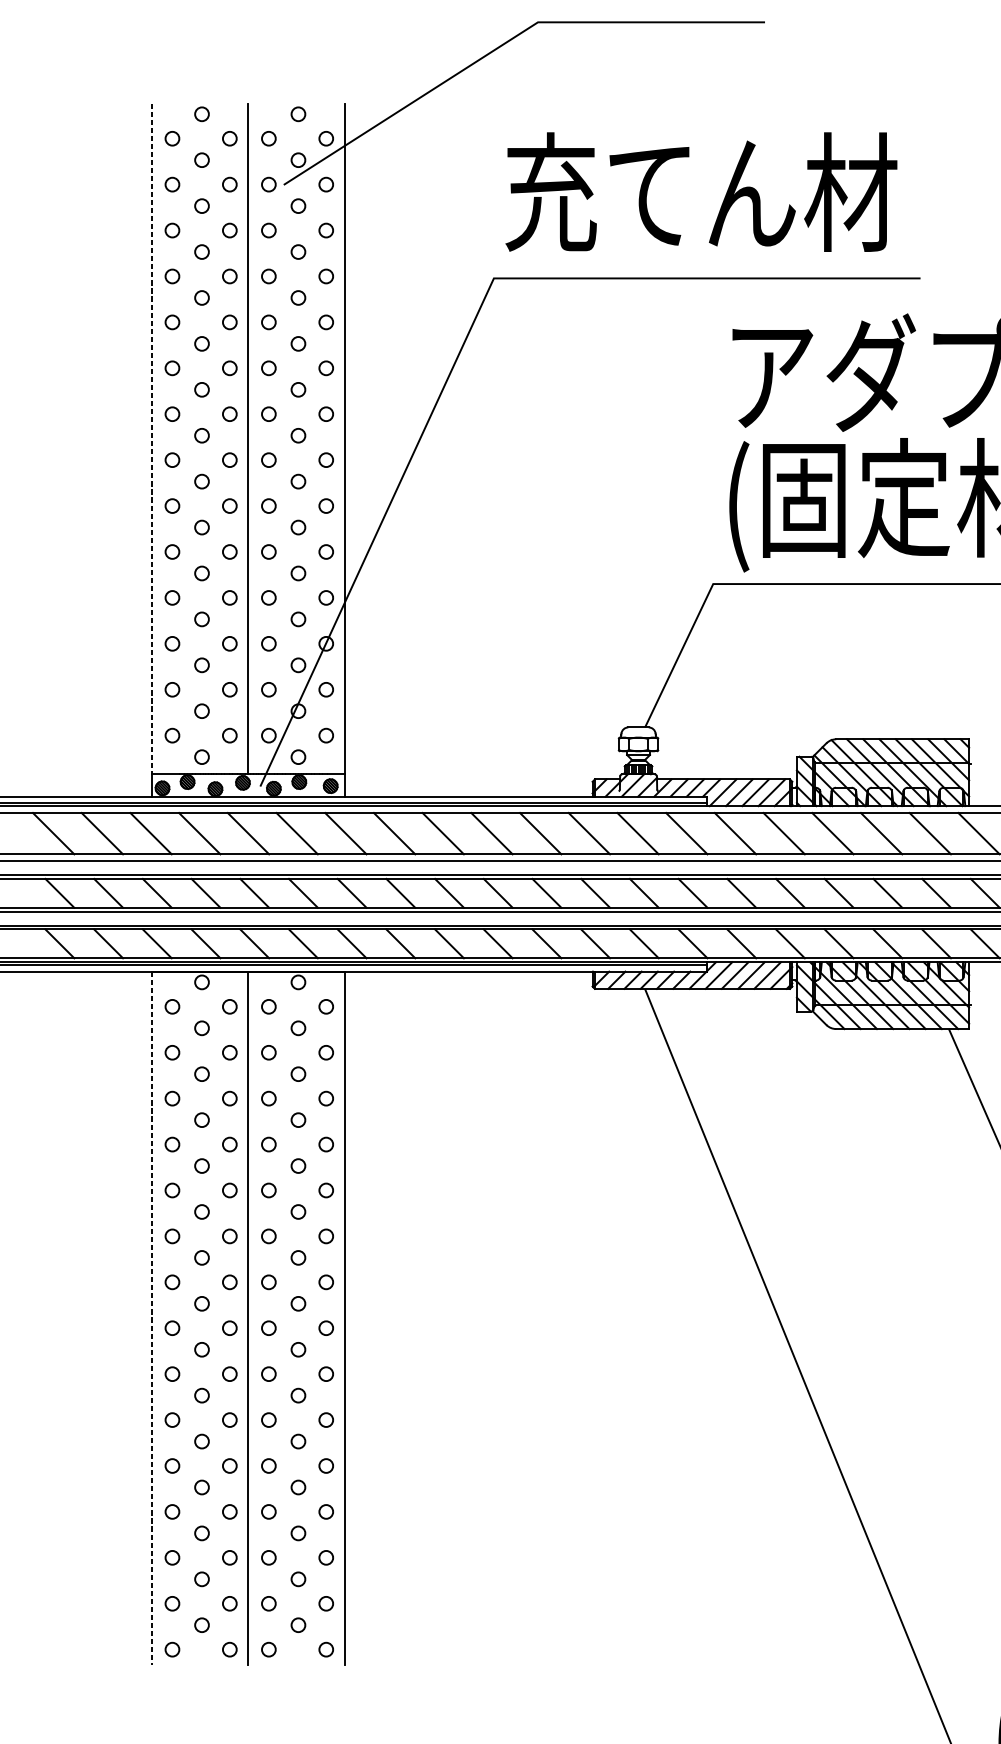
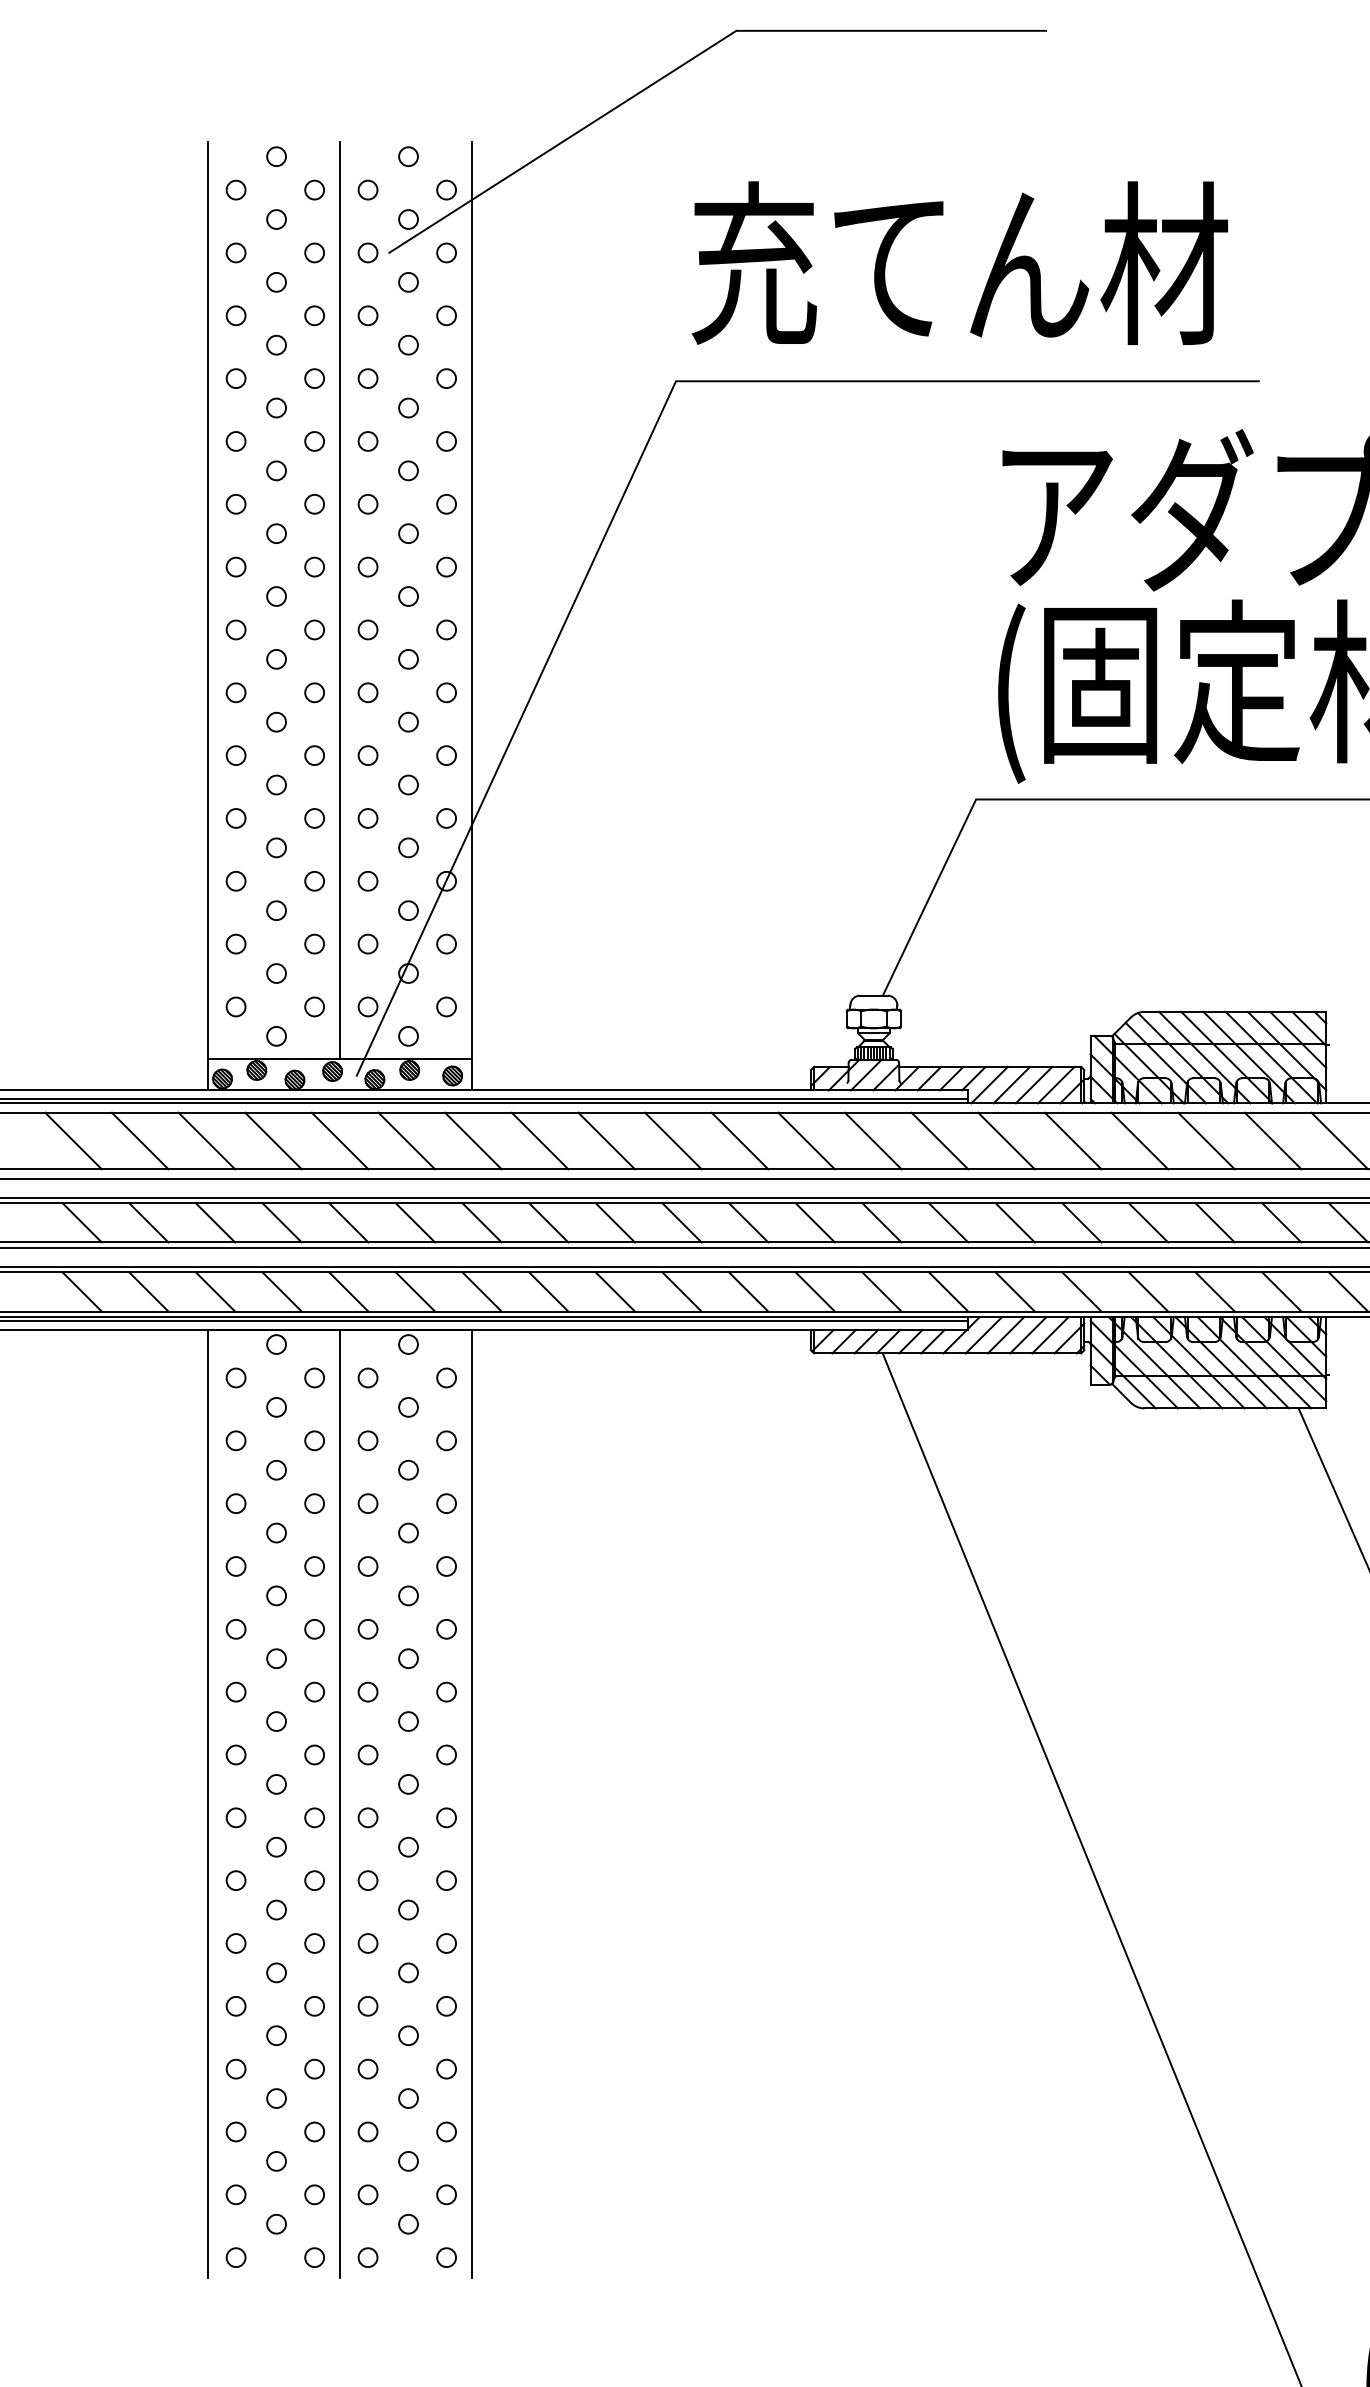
line: (151, 438) -> (207, 600), dashed -> solid
line: (151, 1318) -> (207, 1804), dashed -> solid

